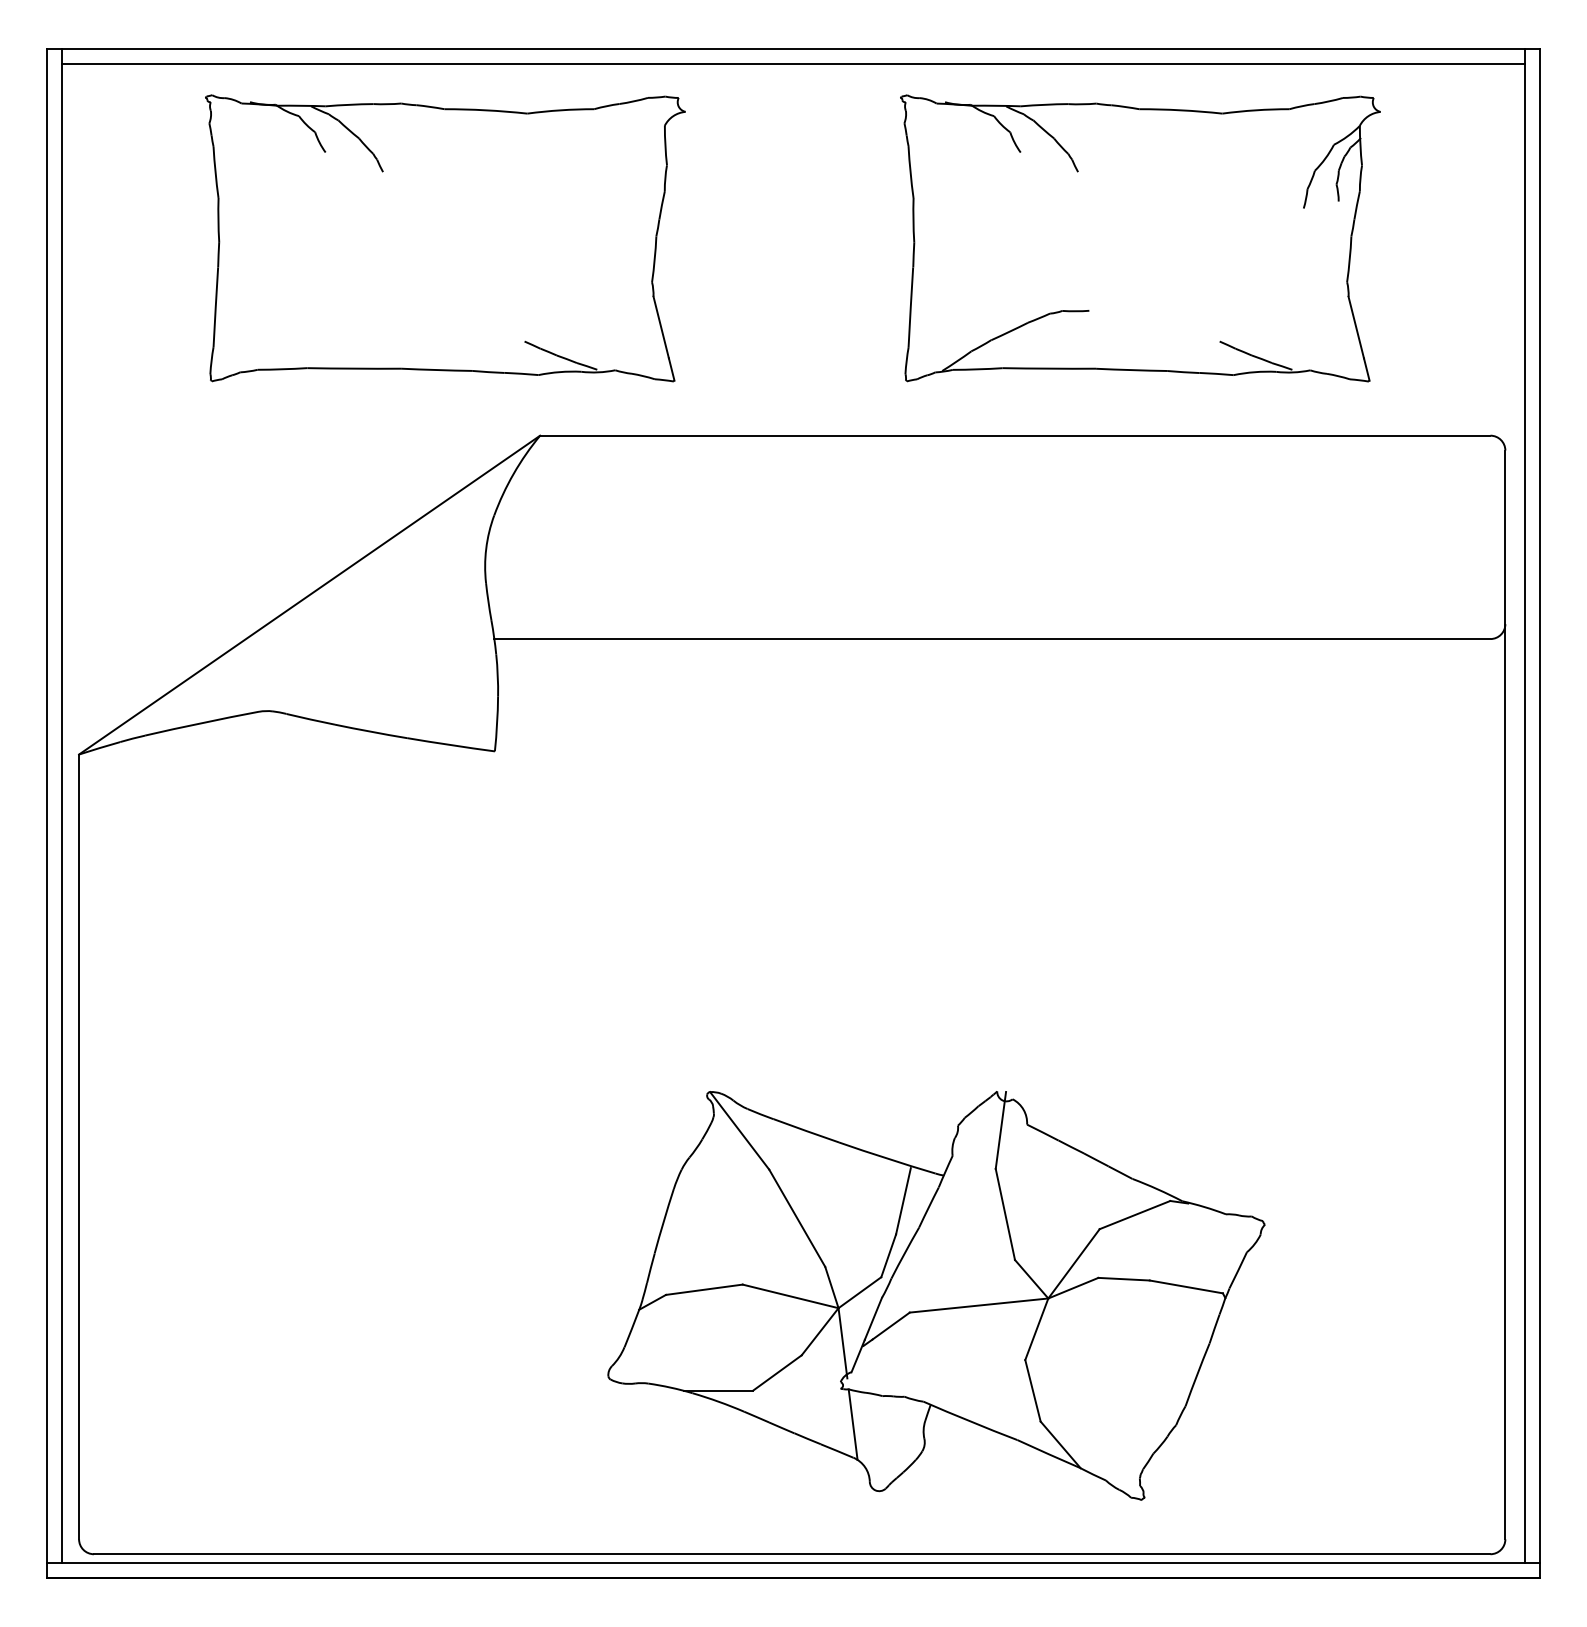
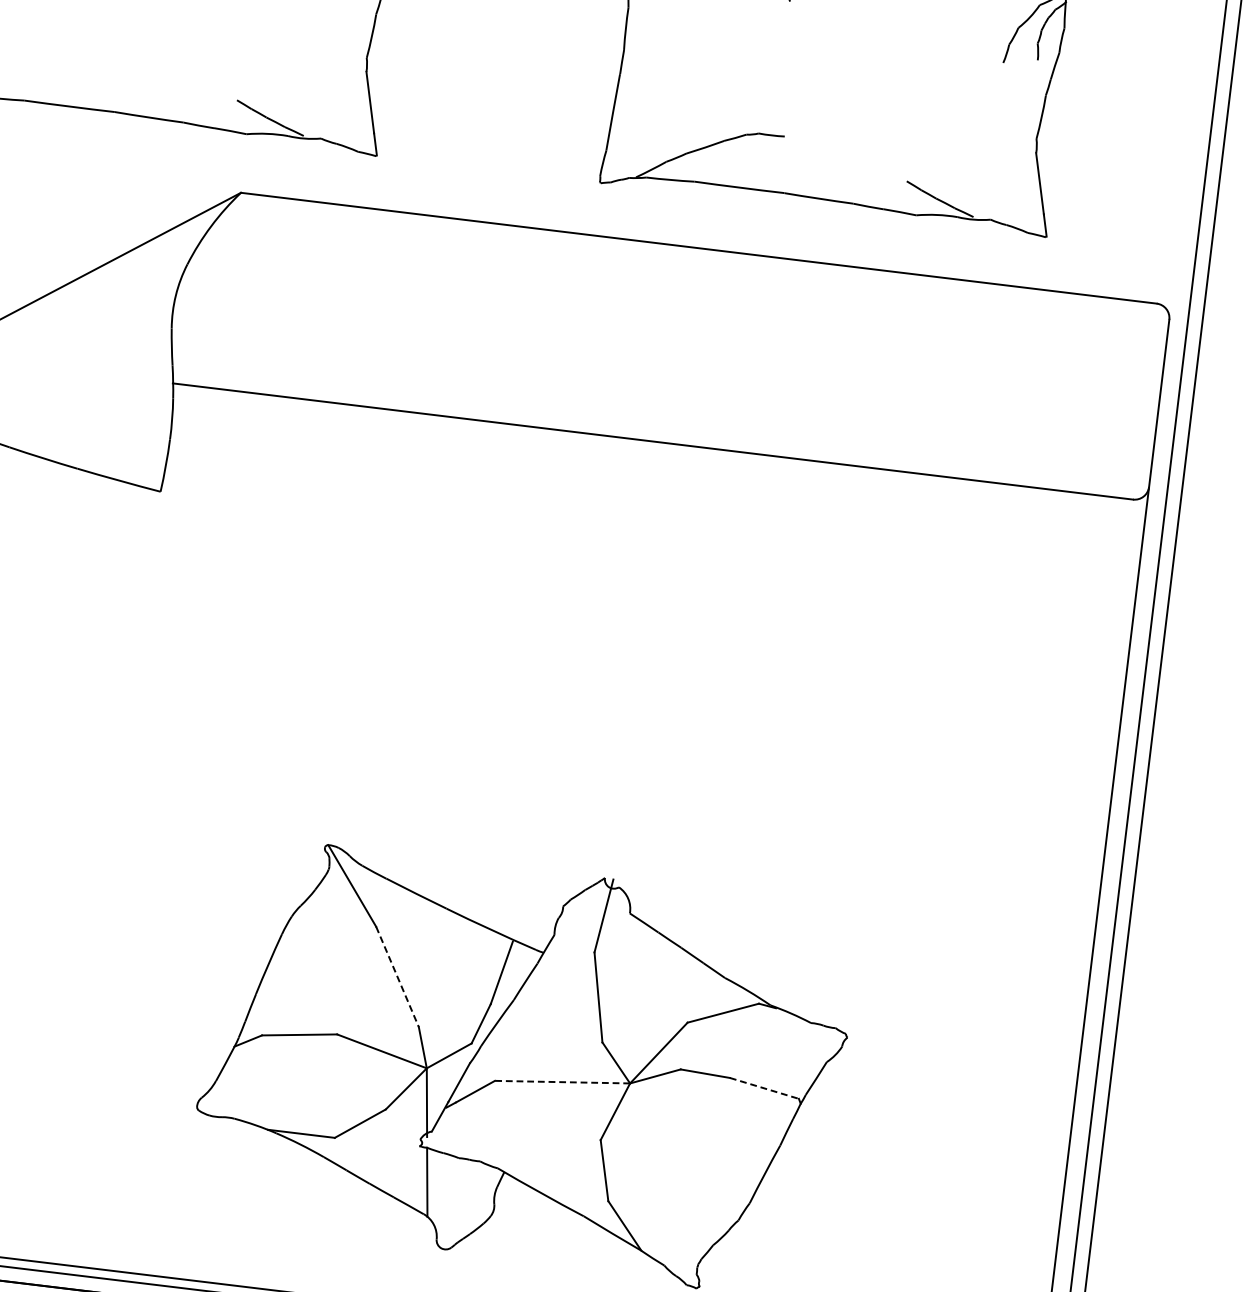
line: (797, 1218) -> (397, 977), solid -> dashed
line: (1186, 1287) -> (764, 1088), solid -> dashed
line: (979, 1305) -> (562, 1082), solid -> dashed

